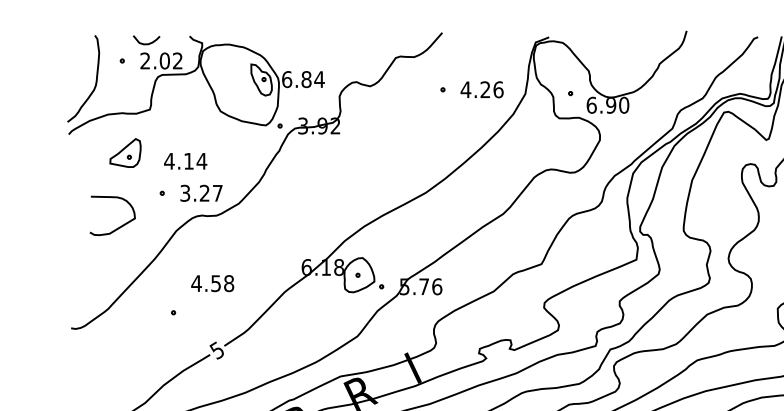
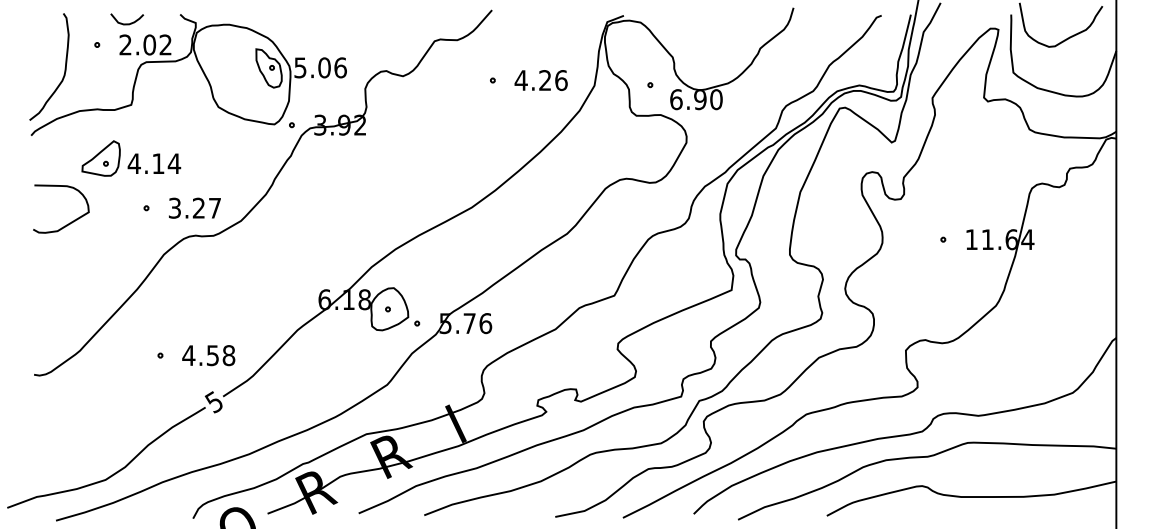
text: (303, 79) -> (320, 67), 6.84 -> 5.06
text: (185, 161) -> (154, 163), moved
curve: (119, 226) -> (69, 222), moved
text: (212, 283) -> (208, 355), moved

